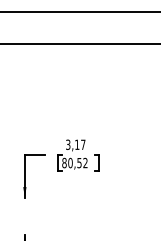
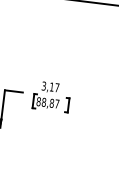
text: (77, 162) -> (50, 102), 80,52 -> 88,87

